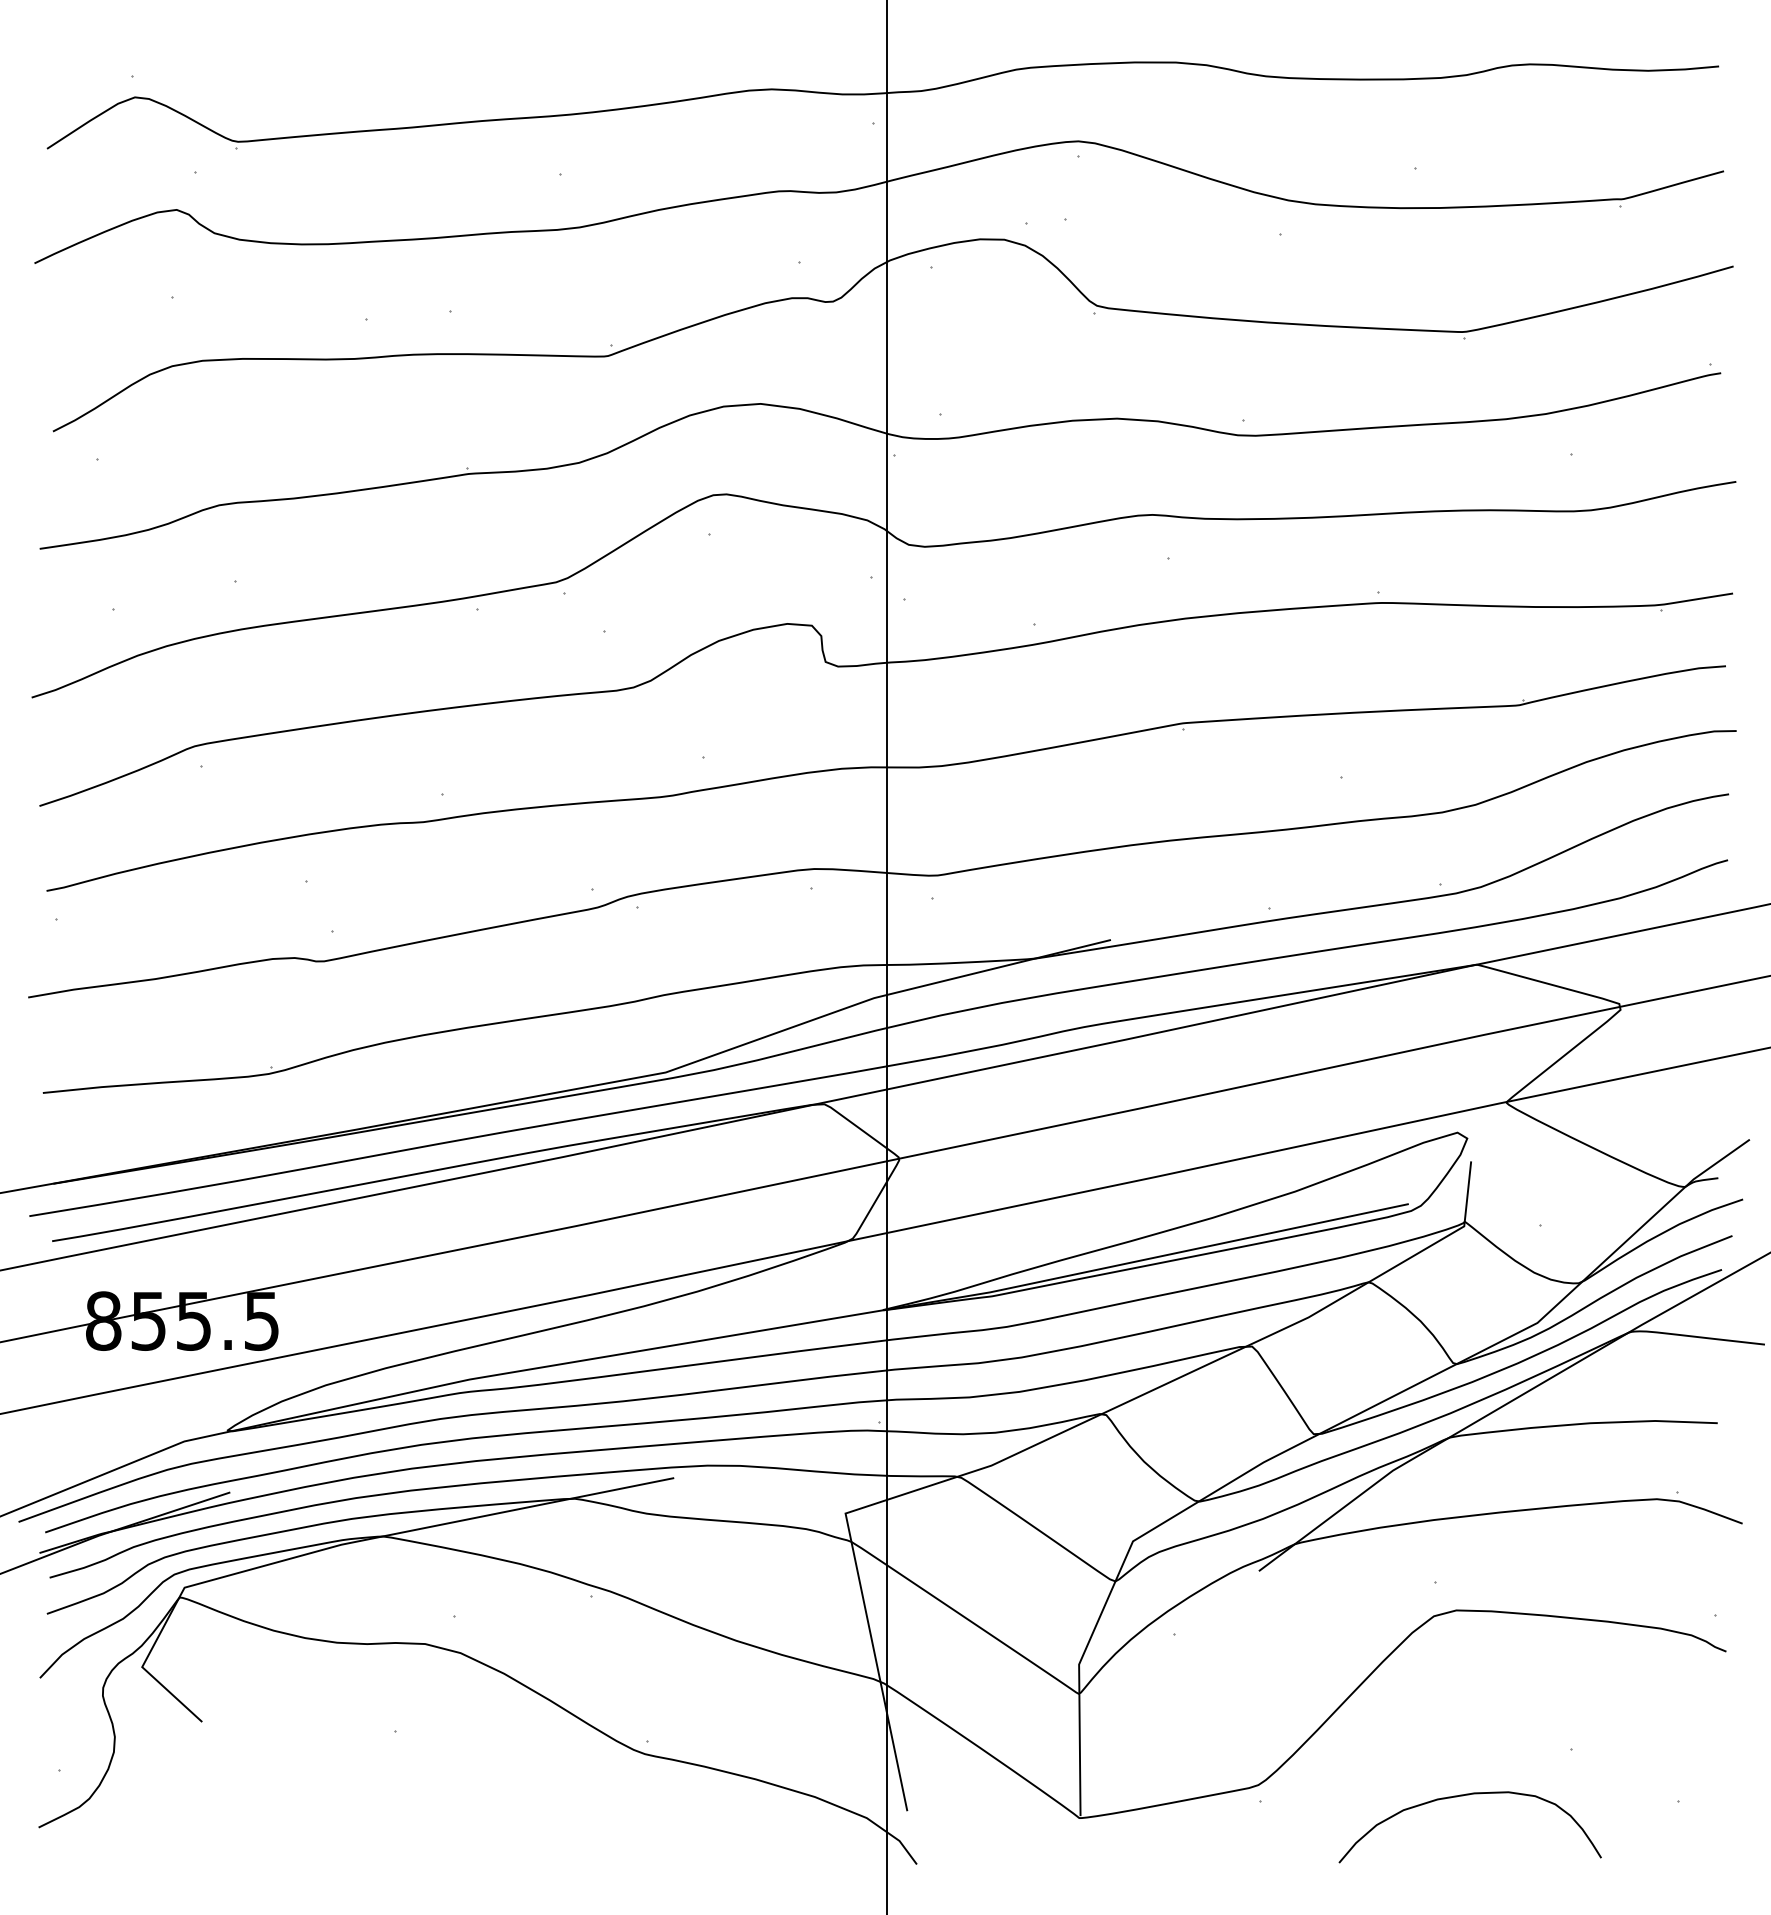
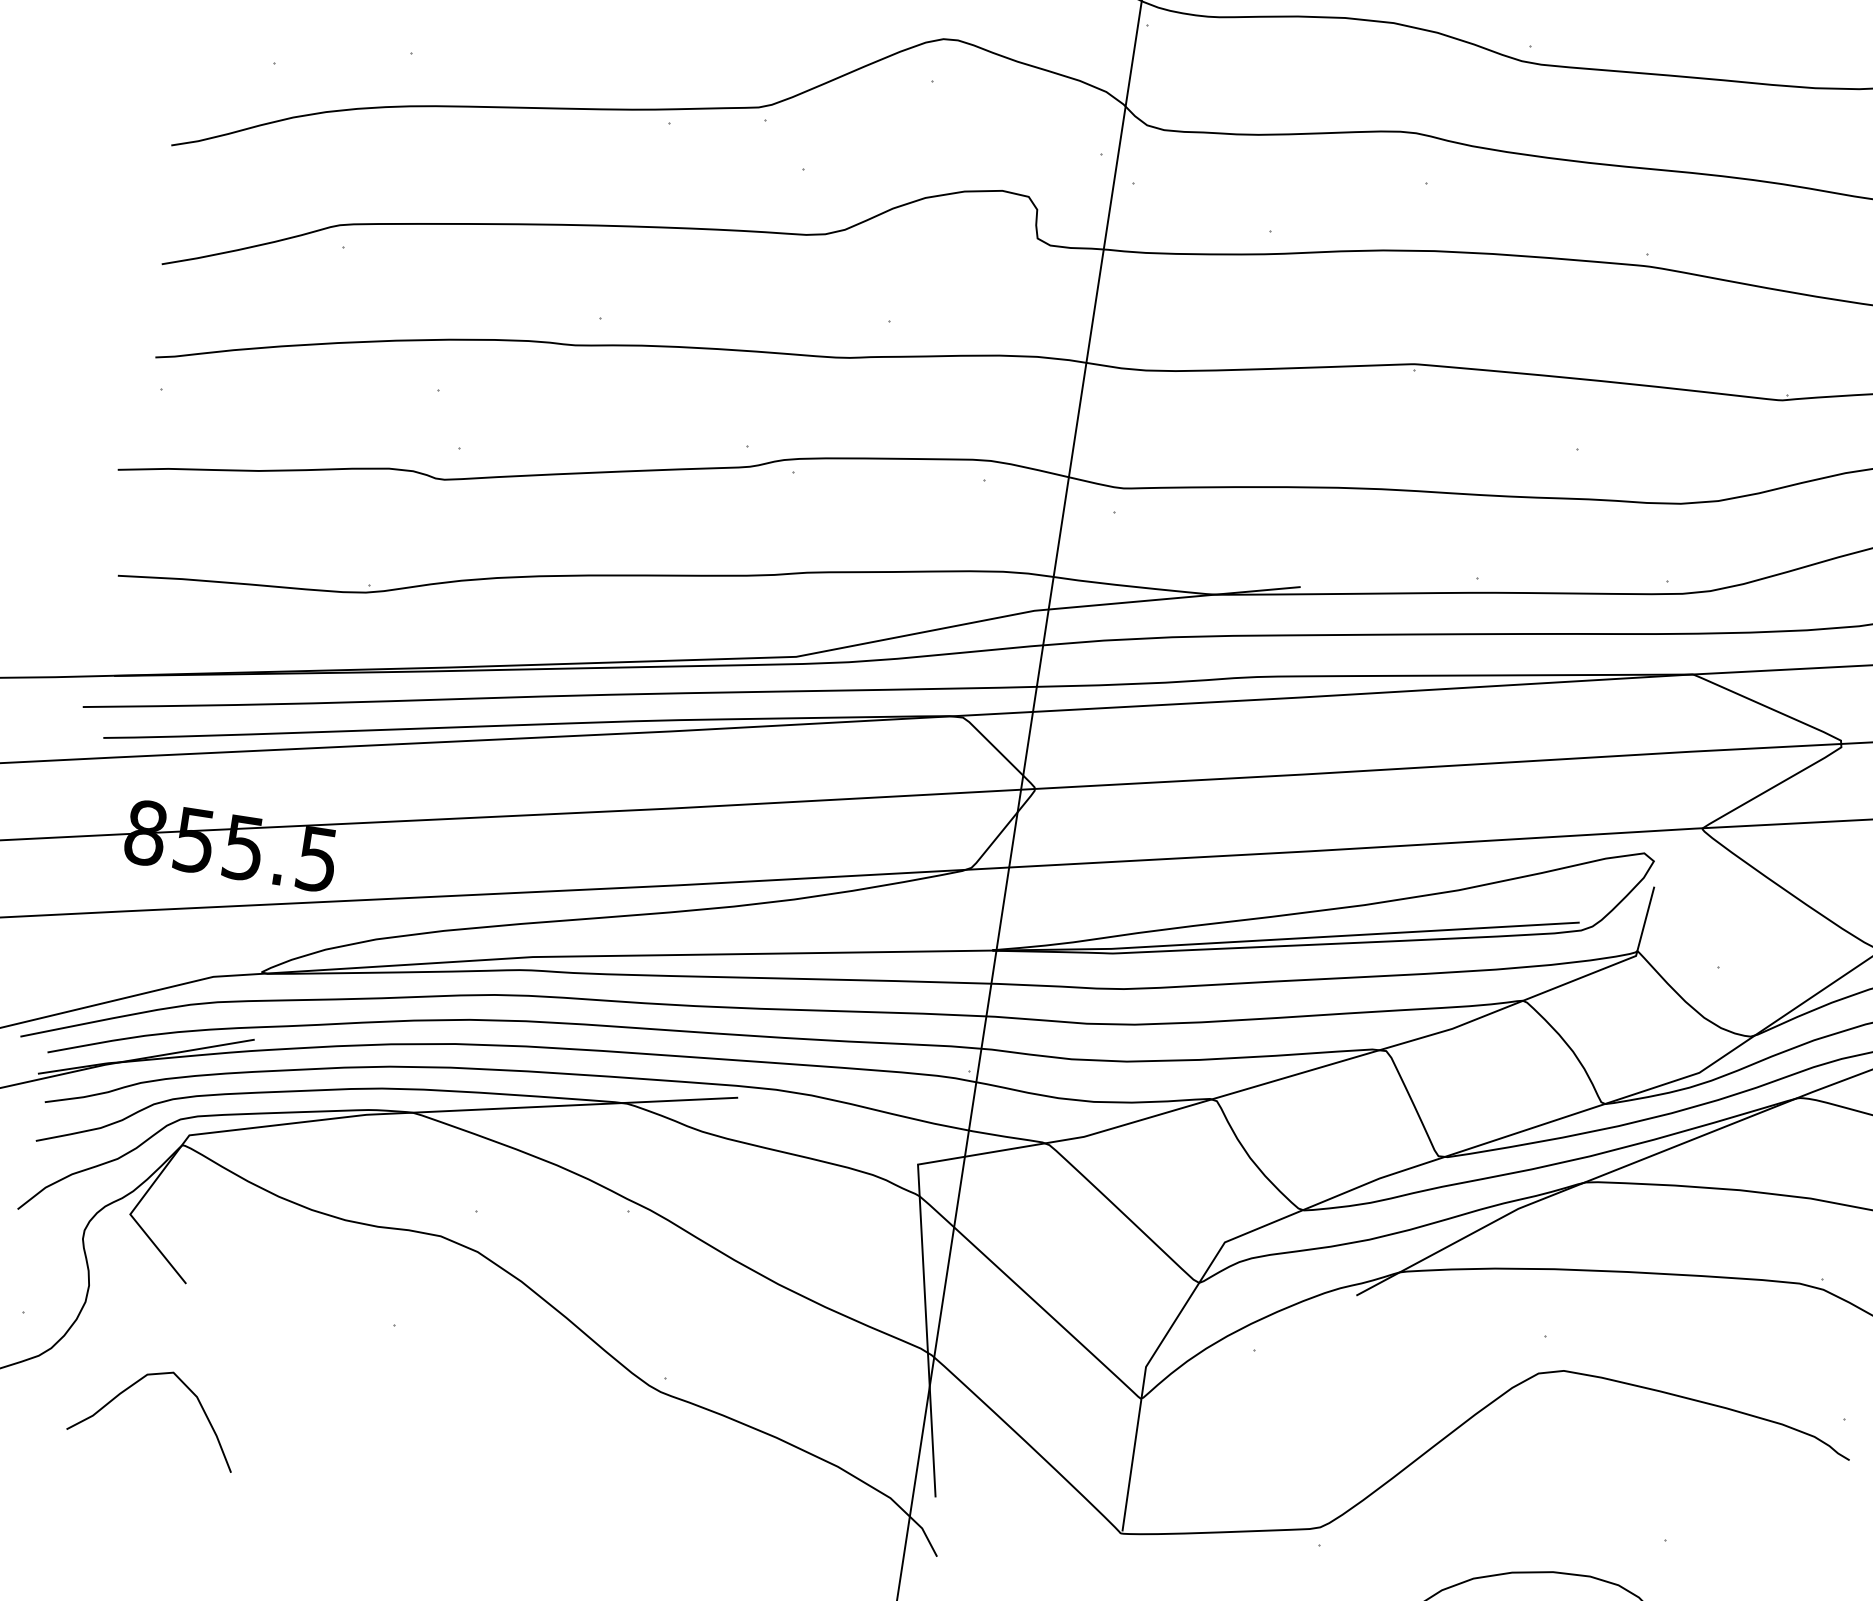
curve: (168, 1821) -> (133, 1386), added

